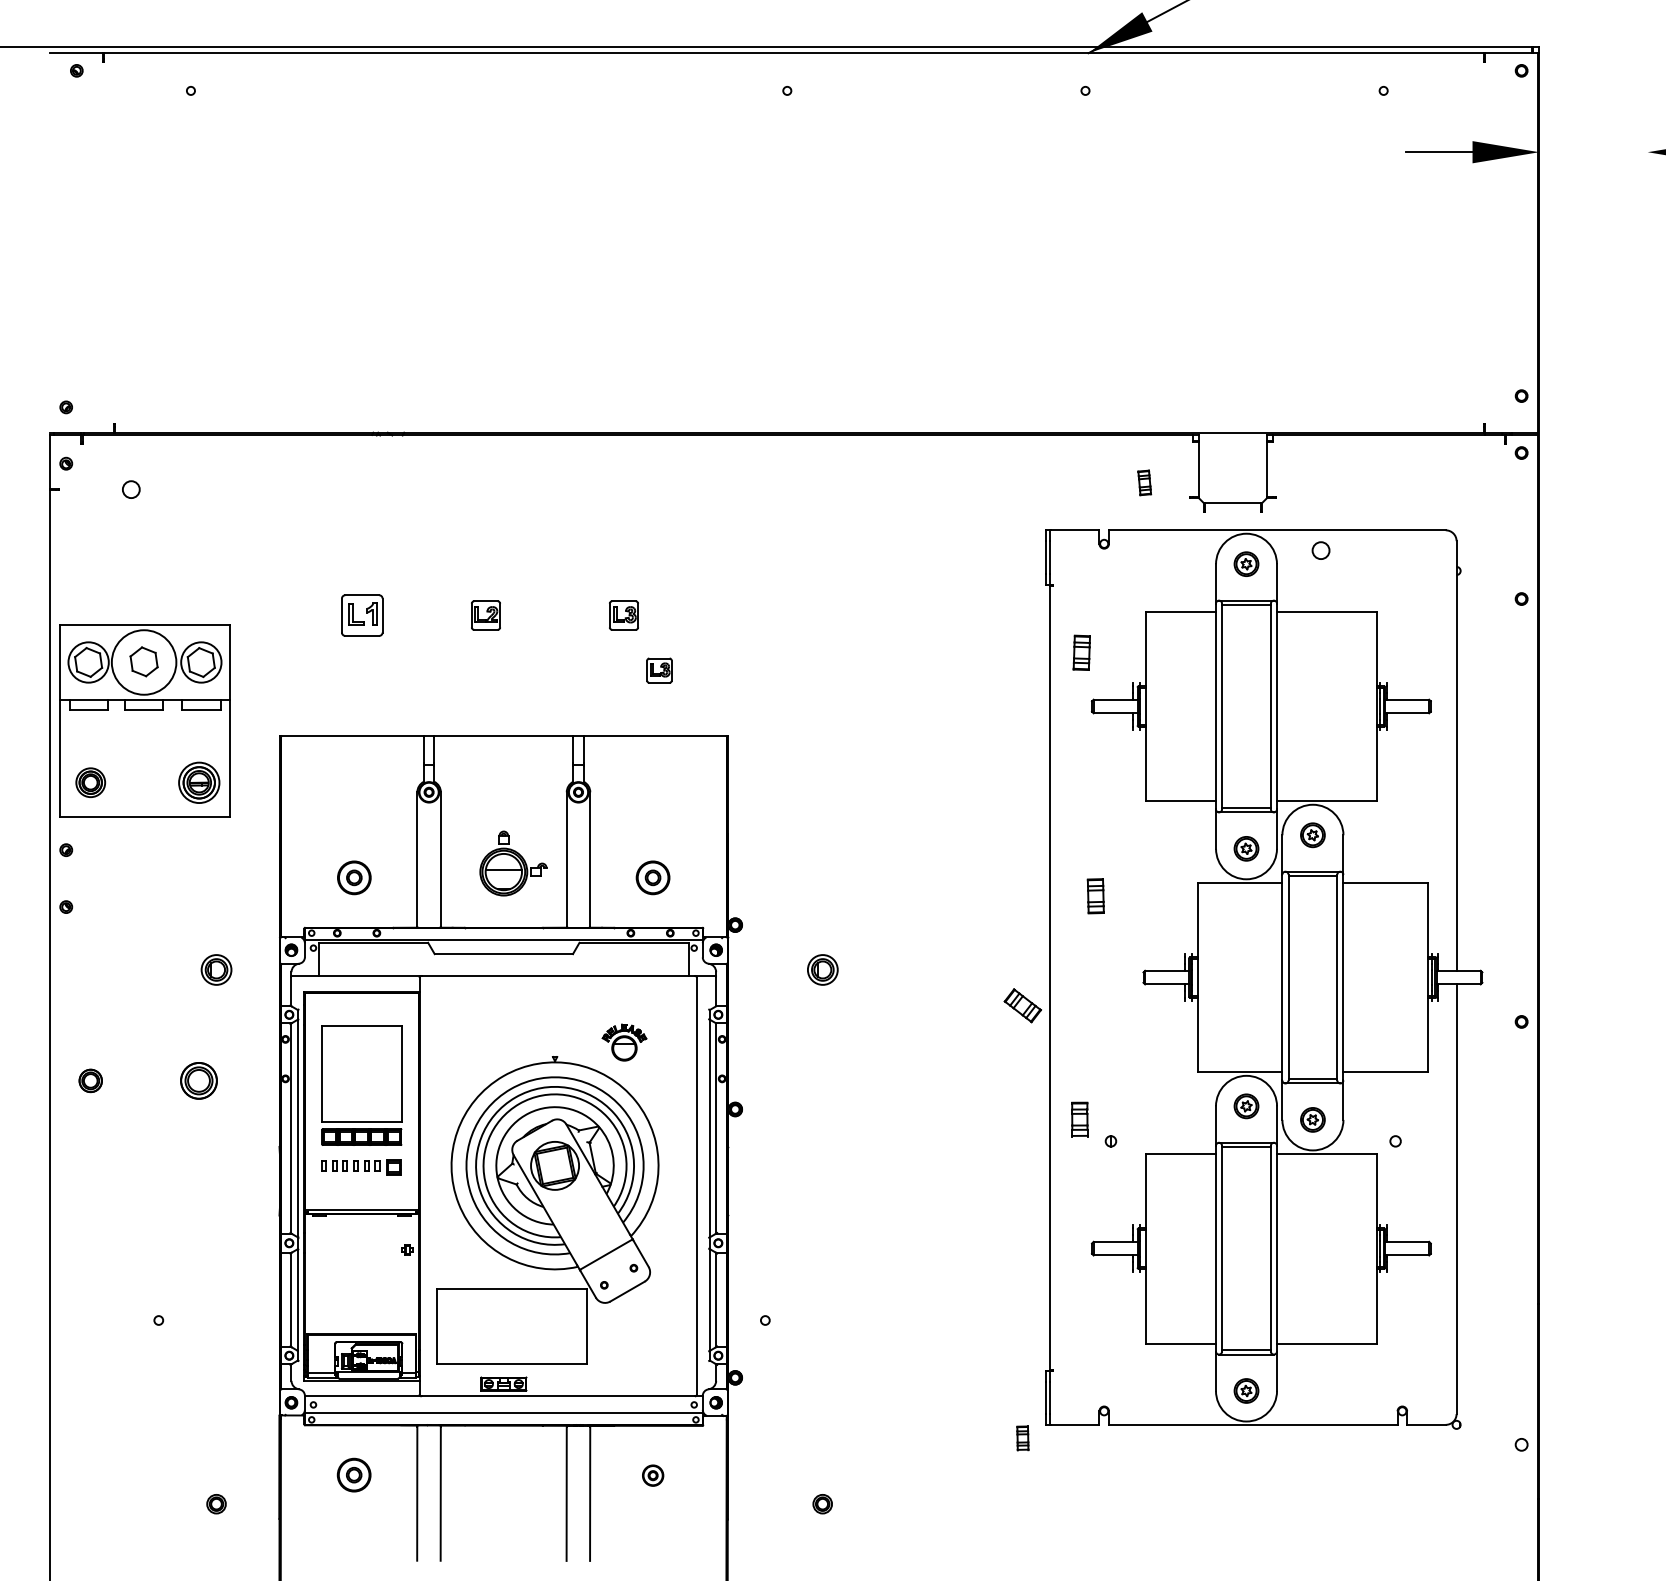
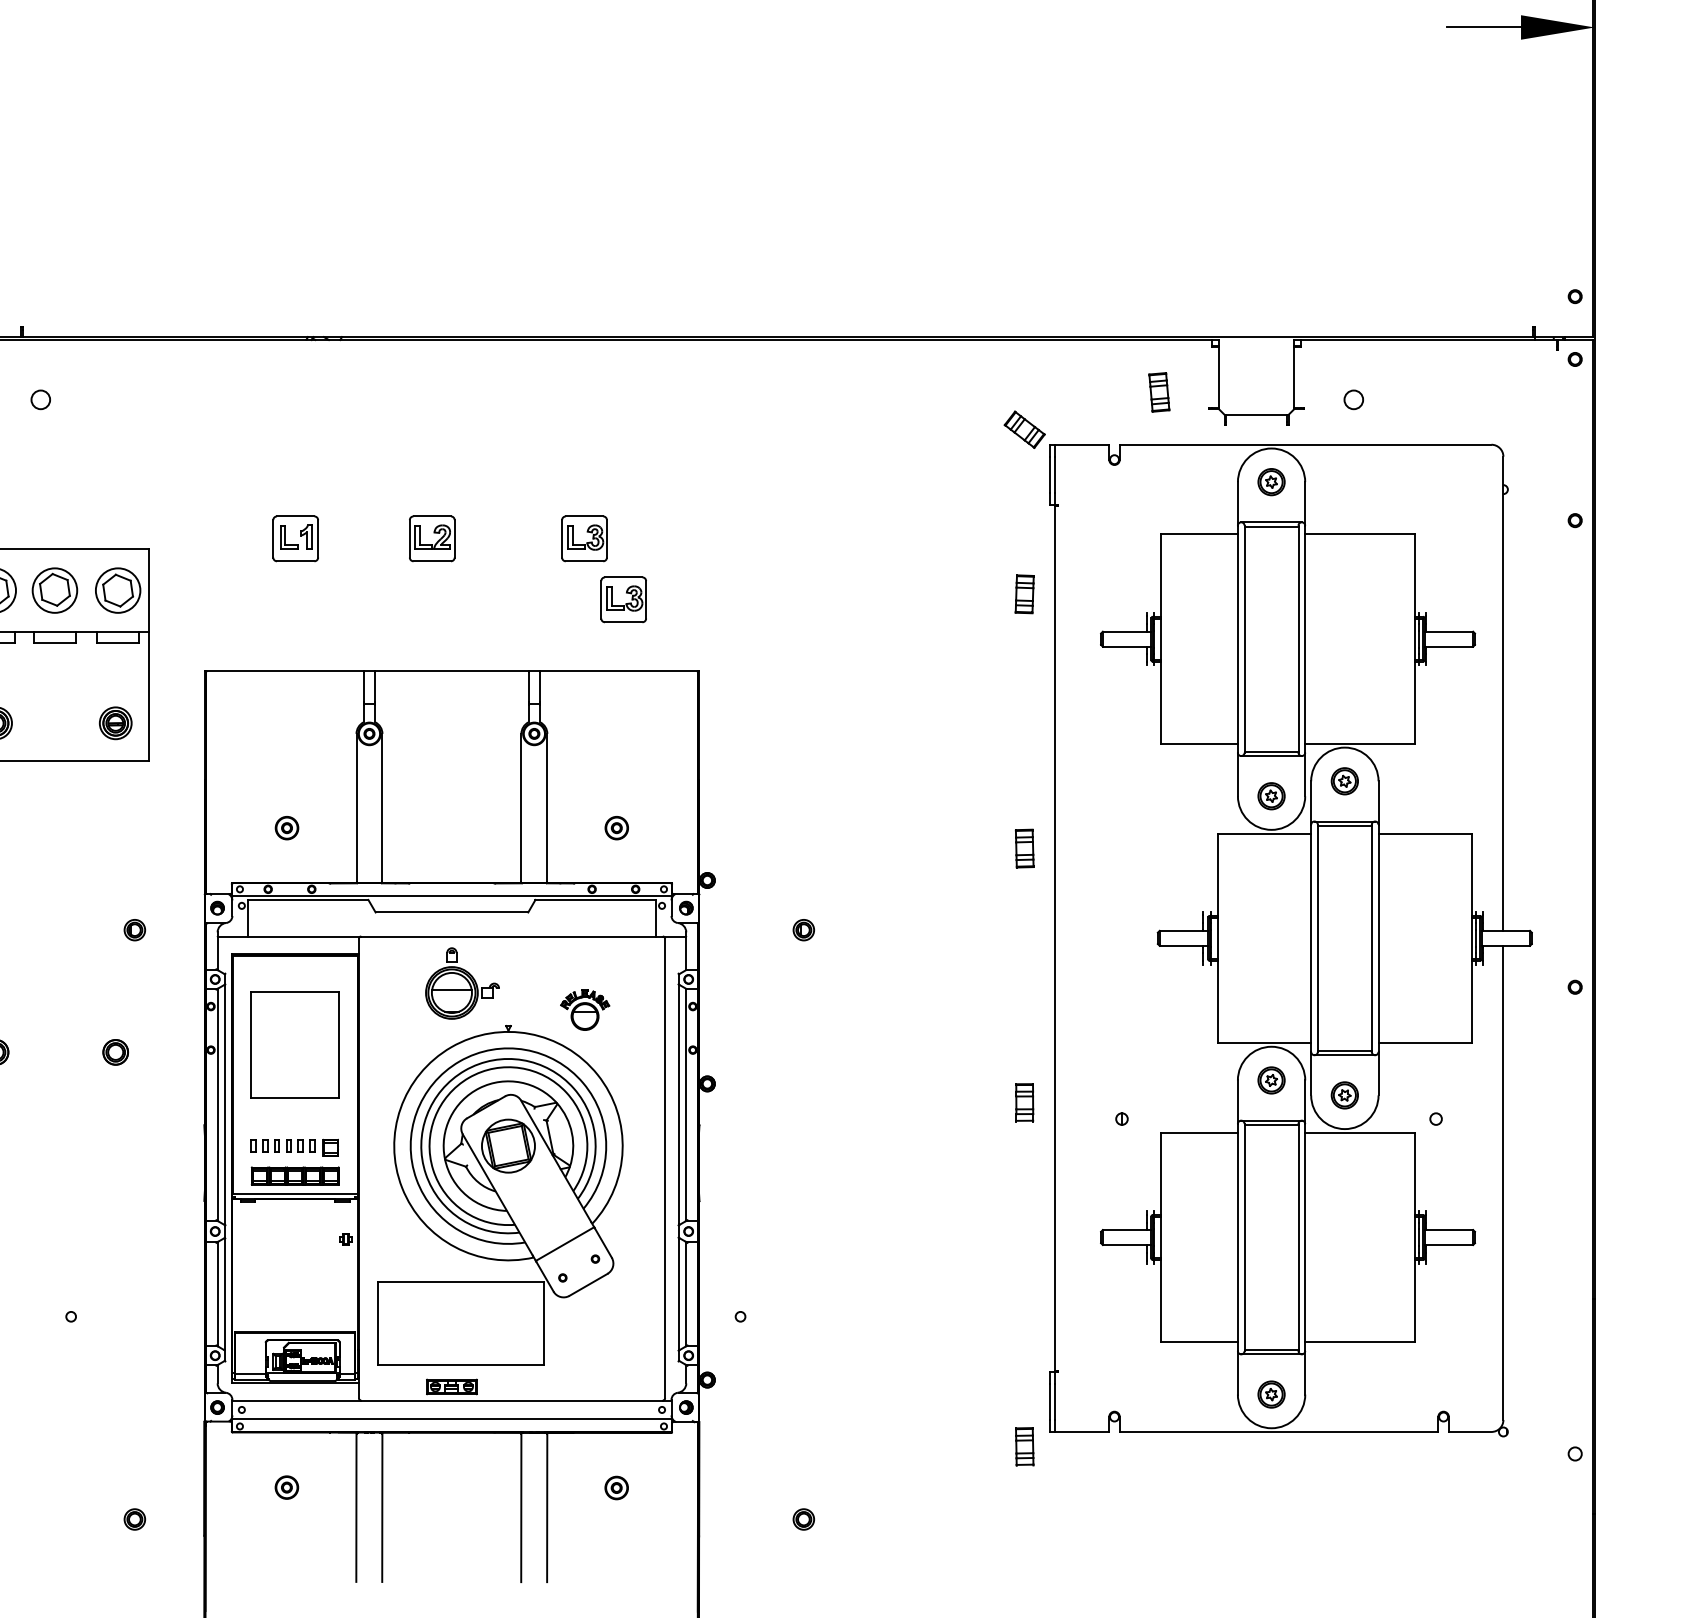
part: (1144, 482) -> (1158, 391), size x1.43
circle: (1320, 550) -> (1353, 399), moved
part: (485, 615) -> (431, 538), size x1.43
part: (623, 615) -> (584, 538), size x1.43
part: (1081, 652) -> (1024, 593), moved
circle: (143, 662) -> (54, 590), size x0.62
part: (659, 670) -> (623, 599), size x1.67
part: (198, 782) -> (114, 723), size x0.71
part: (513, 863) -> (462, 983), moved
part: (354, 877) -> (287, 827), size x0.62
part: (653, 877) -> (617, 827), size x0.62
part: (1095, 896) -> (1024, 848), moved
part: (216, 970) -> (134, 930), size x0.62
part: (822, 970) -> (803, 930), size x0.62
part: (1022, 1005) -> (1024, 429), moved
part: (199, 1080) -> (116, 1051), size x0.62
part: (1079, 1119) -> (1024, 1102), moved
part: (361, 1136) -> (294, 1175), moved
part: (1022, 1438) -> (1024, 1447), size x1.43
part: (354, 1475) -> (287, 1487), size x0.62

